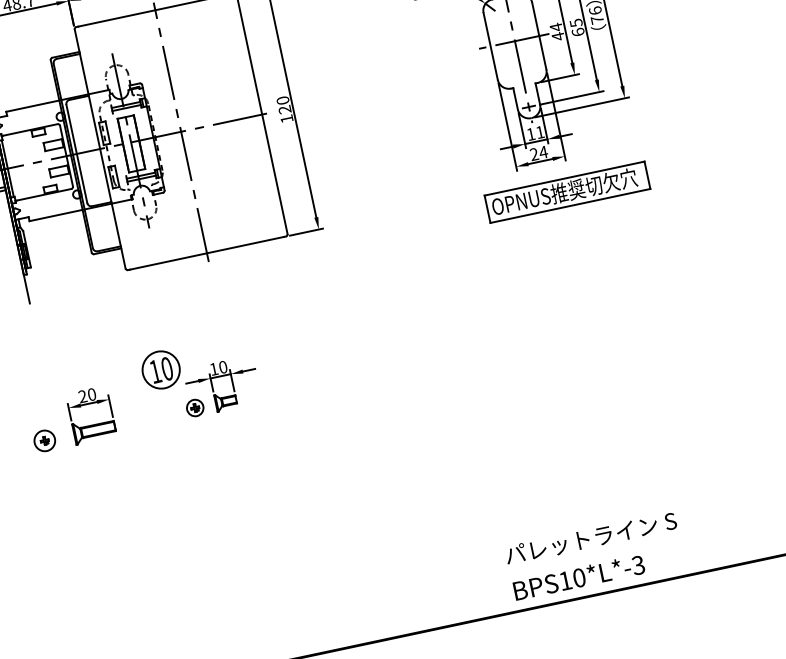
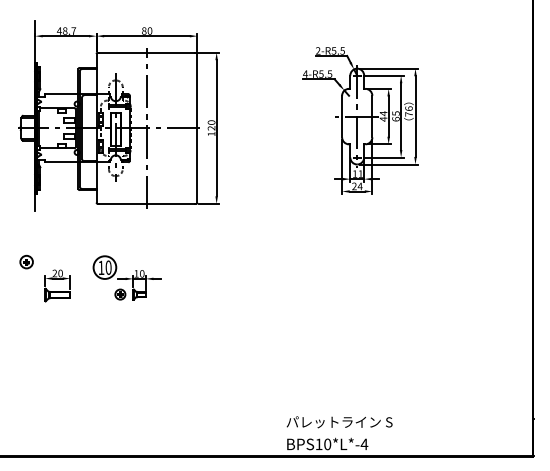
part: (567, 192) -> (369, 213), removed
part: (44, 439) -> (26, 261), moved
text: (638, 565) -> (364, 444), BPS10*L*-3 -> BPS10*L*-4

